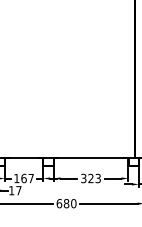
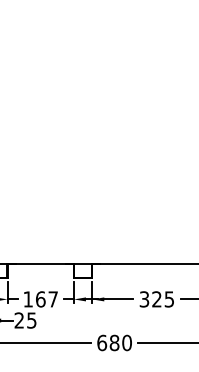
text: (97, 177) -> (168, 297), 323 -> 325
text: (15, 190) -> (25, 320), 17 -> 25

